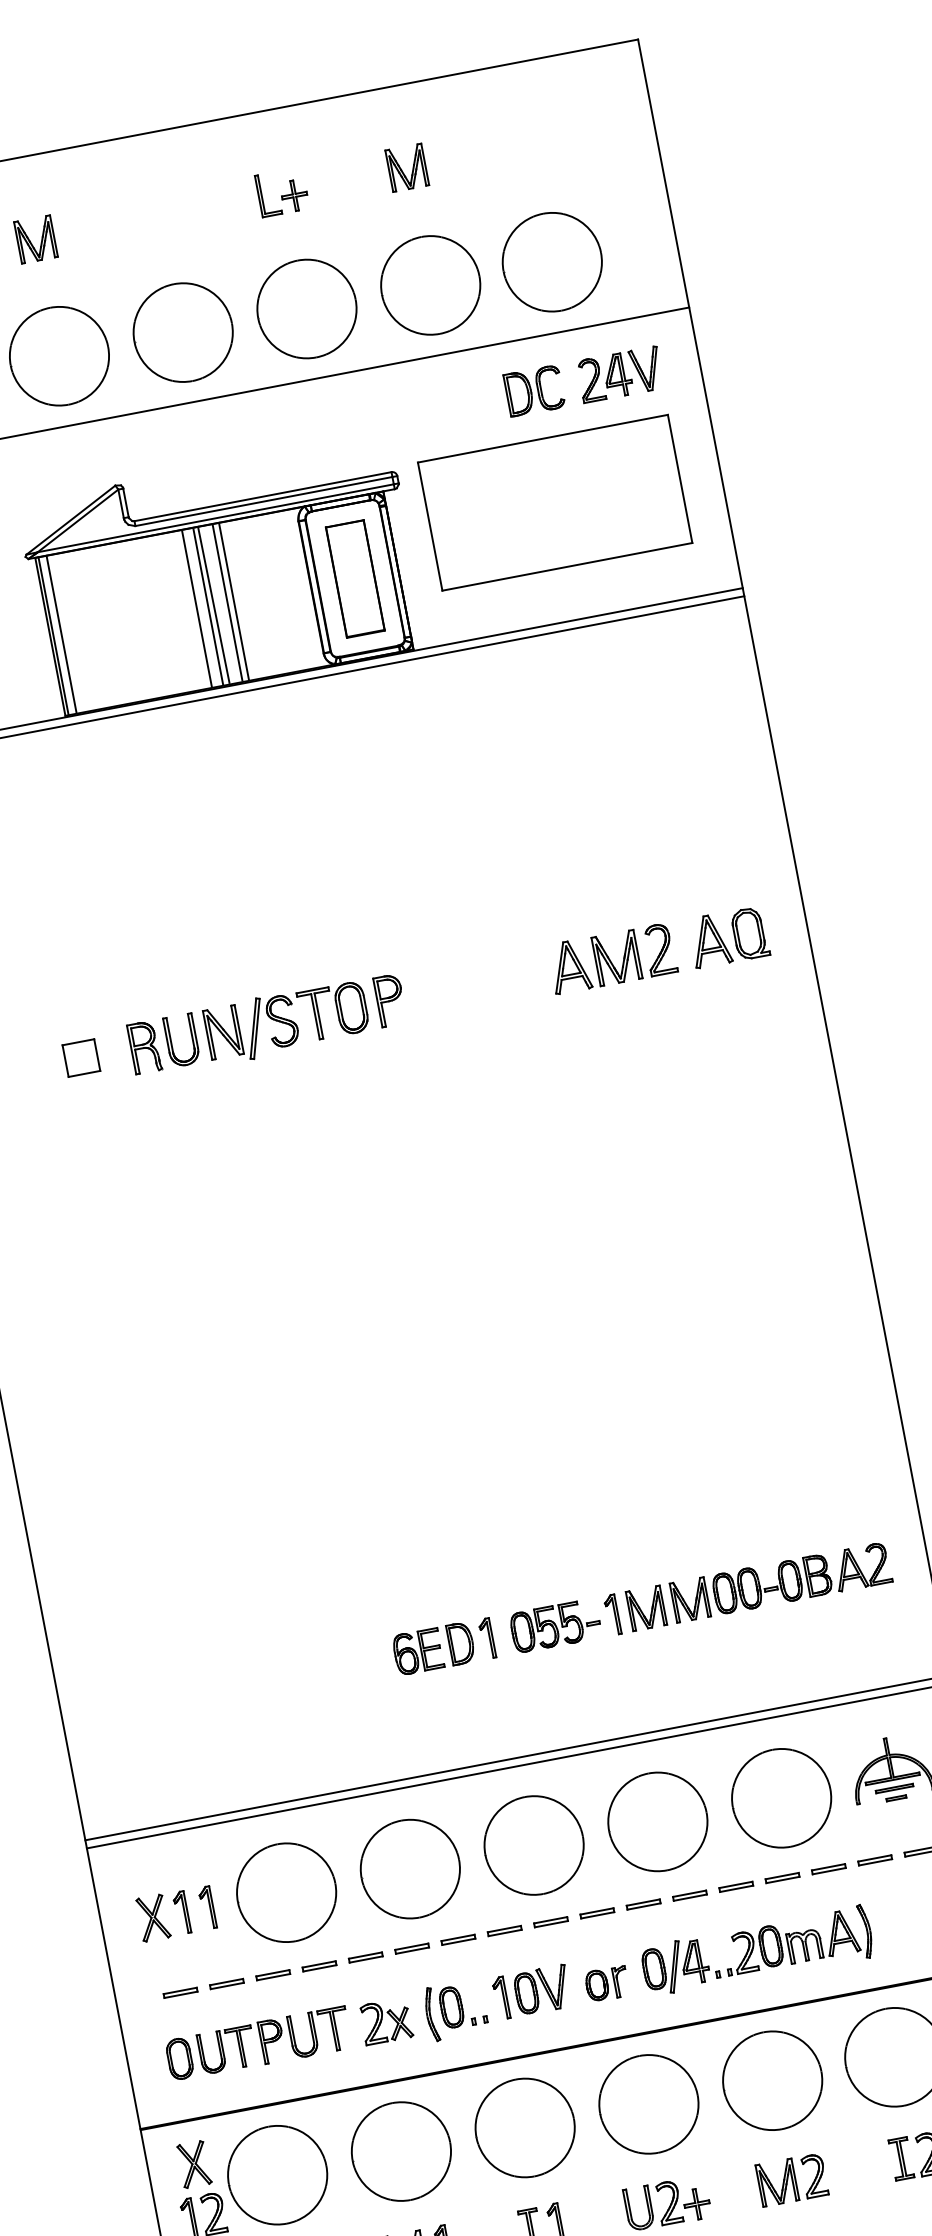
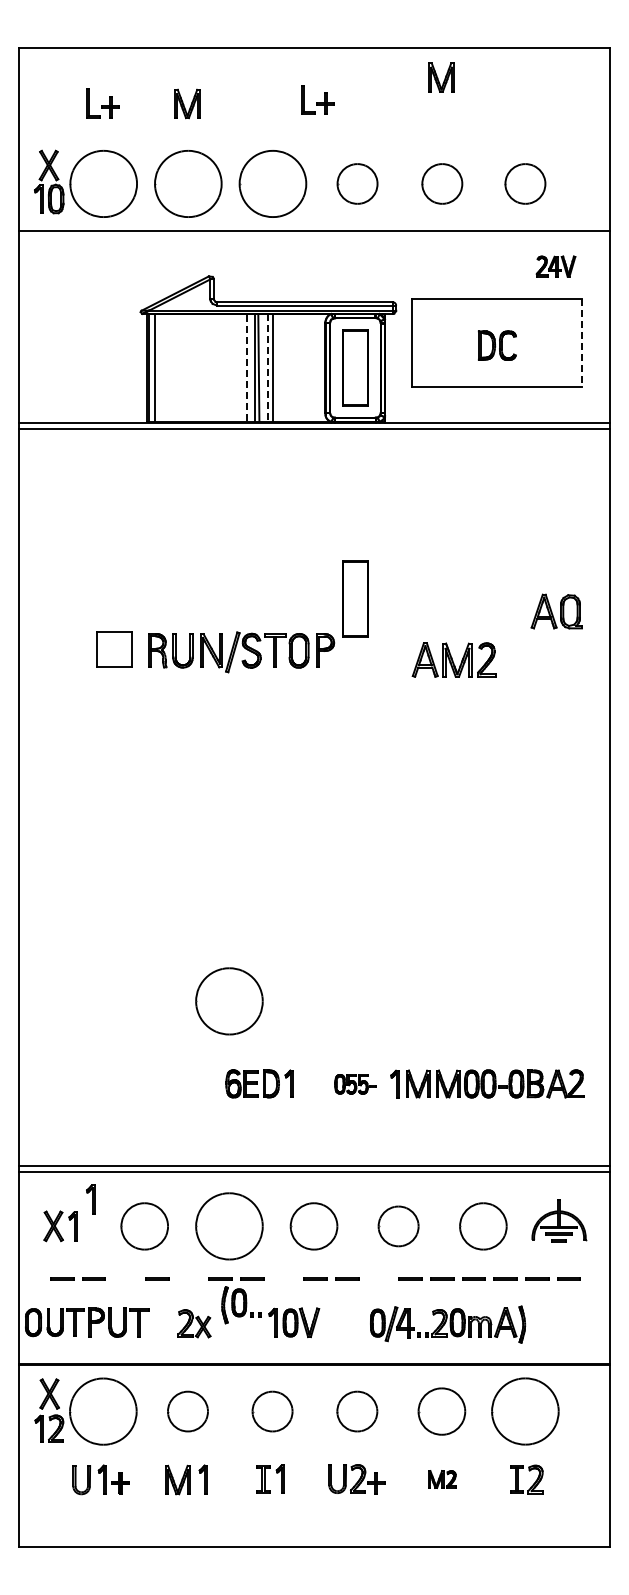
part: (407, 167) -> (441, 77), moved
part: (281, 191) -> (317, 99), moved
part: (552, 261) -> (525, 183), size x0.6
part: (431, 284) -> (442, 183), size x0.6
part: (306, 308) -> (357, 183), size x0.6
part: (619, 374) -> (555, 266), size x0.7
part: (534, 390) -> (497, 345), moved
line: (680, 479) -> (582, 343), solid -> dashed
line: (227, 602) -> (268, 367), solid -> dashed
line: (197, 609) -> (247, 368), solid -> dashed
part: (419, 915) -> (355, 598), added
part: (728, 937) -> (556, 611), moved
part: (610, 958) -> (453, 659), moved
part: (81, 1057) -> (114, 649), size x1.6
part: (347, 1540) -> (229, 1001), added
part: (555, 1626) -> (355, 1084), size x0.7
part: (443, 1646) -> (259, 1083), moved
part: (781, 1798) -> (483, 1226), size x0.7
part: (657, 1822) -> (398, 1226), size x0.6
part: (533, 1845) -> (313, 1226), size x0.7
part: (286, 1892) -> (144, 1226), size x0.7
line: (642, 1903) -> (378, 1278), removed
part: (207, 1908) -> (90, 1199), moved
line: (503, 1930) -> (283, 1278), removed
line: (365, 1956) -> (188, 1278), removed
line: (272, 1974) -> (125, 1278), removed
part: (606, 1983) -> (344, 1326), removed
part: (455, 2010) -> (241, 1305), moved
part: (258, 2043) -> (87, 1322), moved
part: (772, 2080) -> (441, 1411), size x0.7
part: (649, 2104) -> (357, 1411), size x0.6
part: (524, 2127) -> (272, 1411), size x0.6
part: (400, 2151) -> (187, 1411), size x0.6
part: (792, 2179) -> (442, 1479), size x0.6

